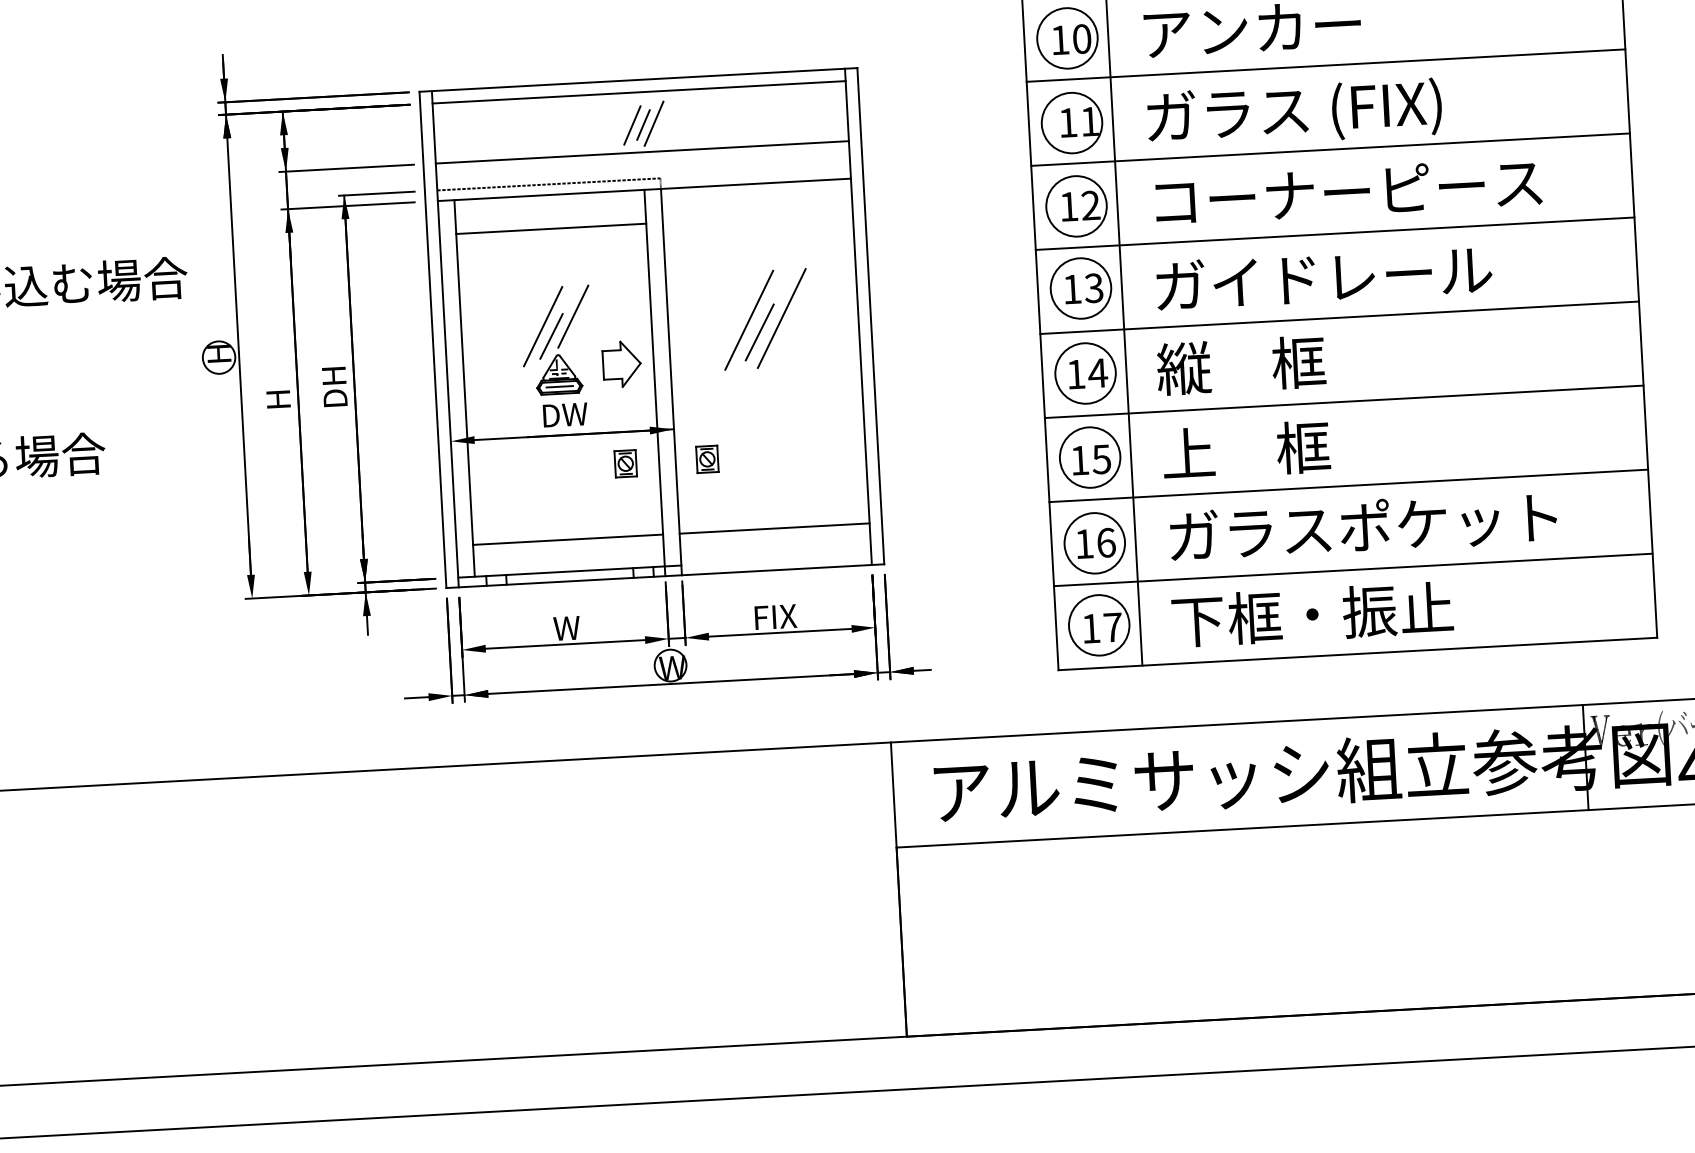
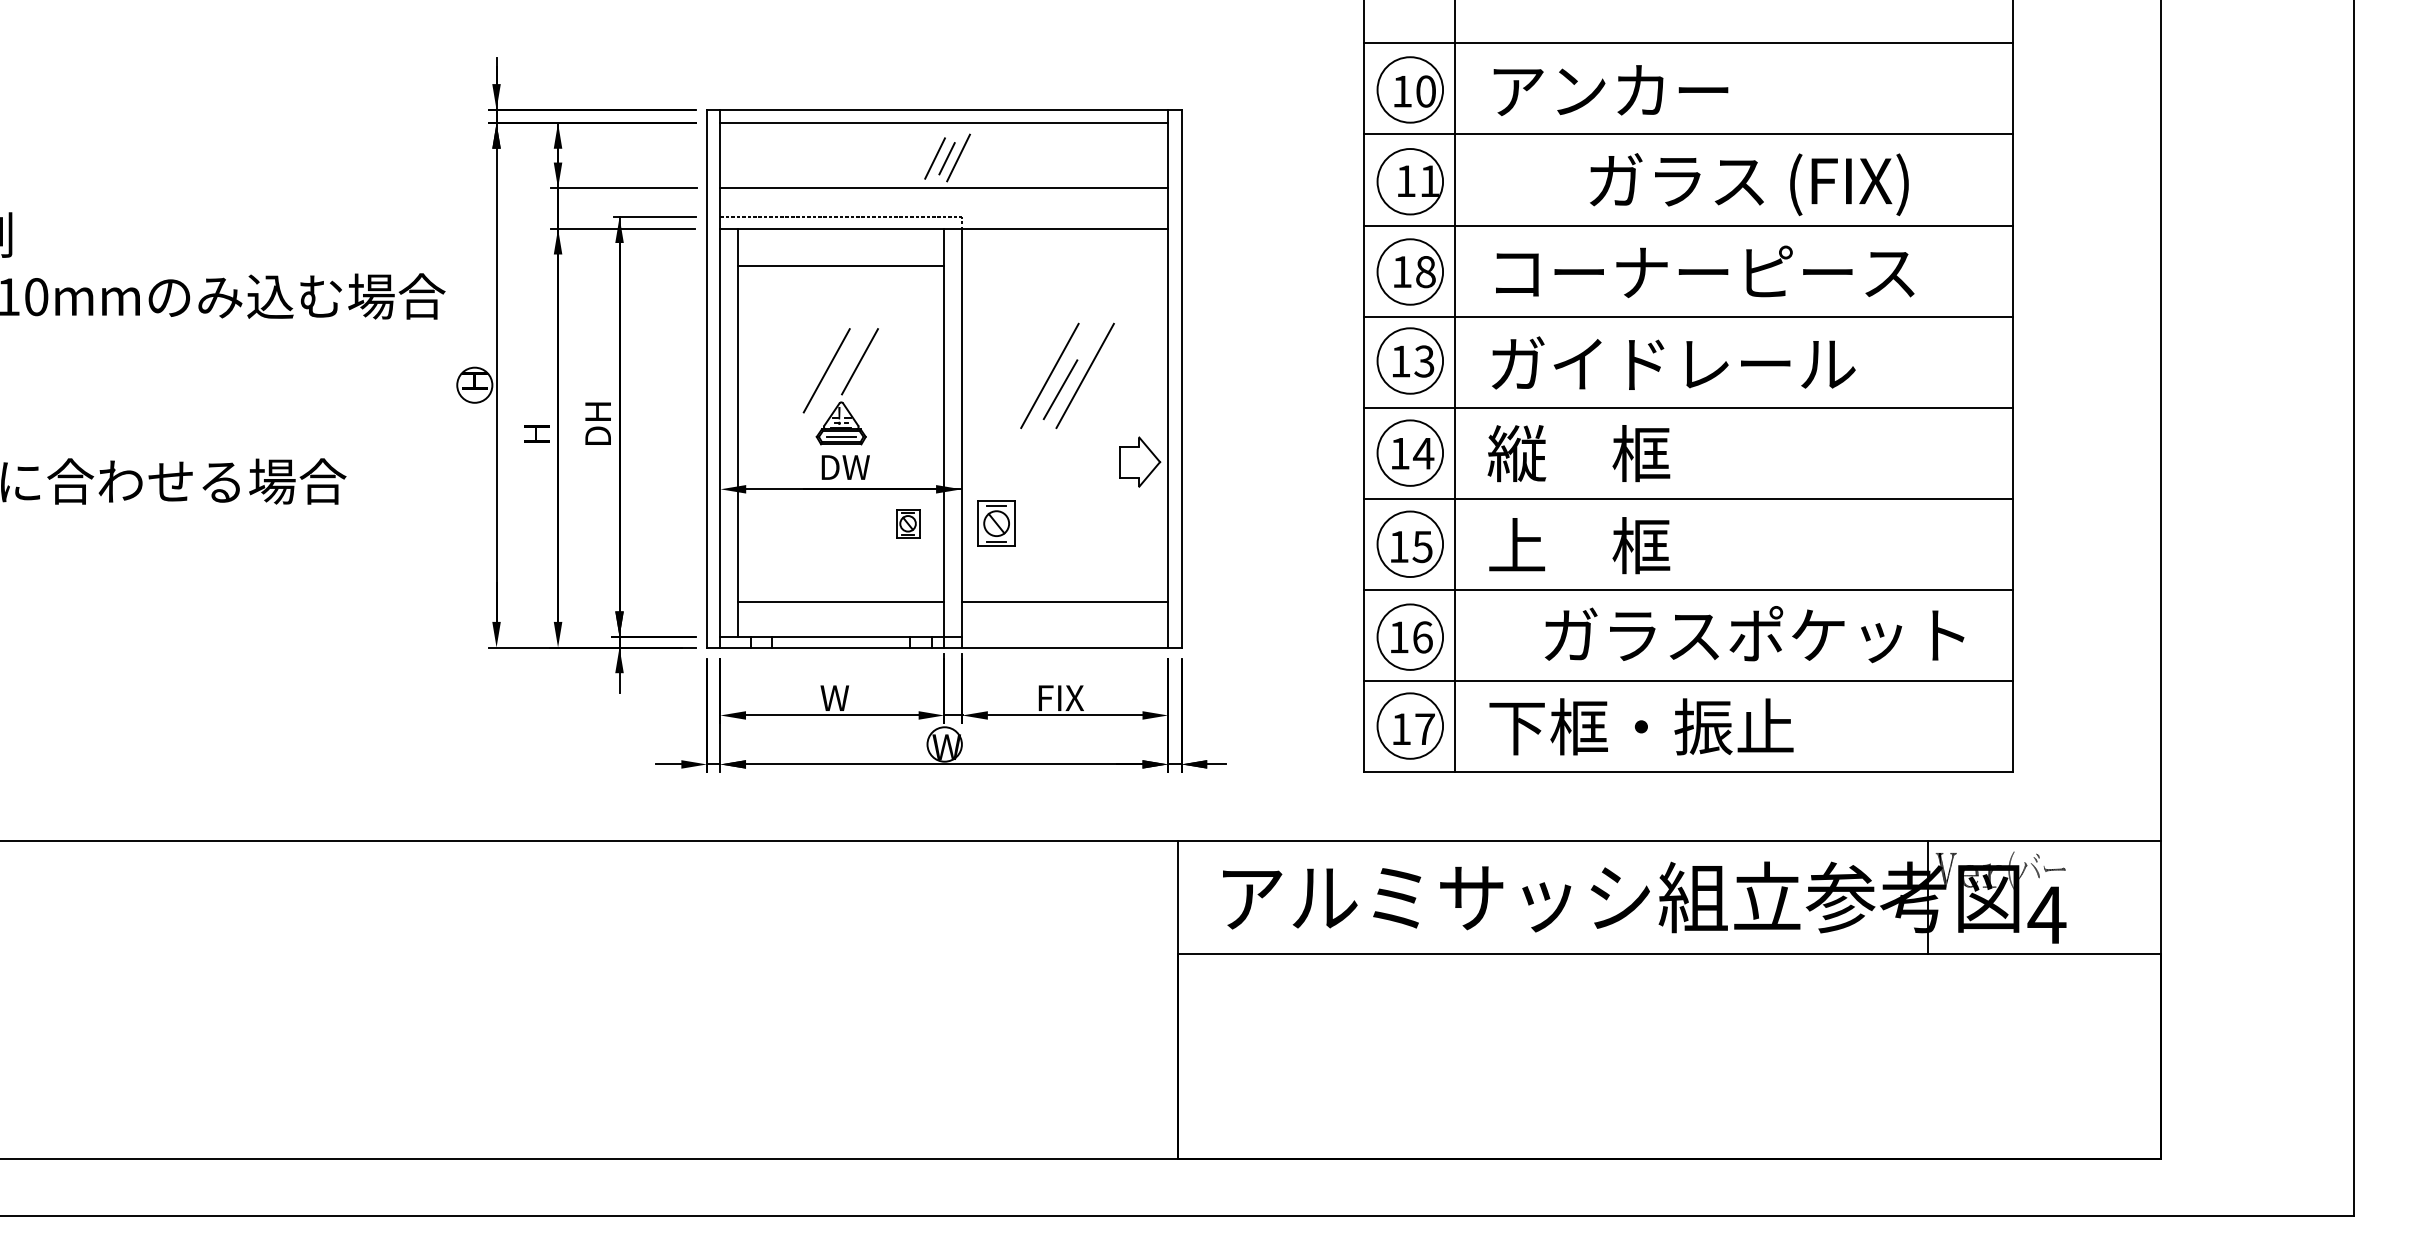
text: (1294, 113) -> (1749, 184), moved
text: (1090, 205) -> (1425, 271), 12 -> 18
line: (550, 336) -> (834, 381), removed
part: (622, 363) -> (1140, 461), moved
part: (707, 459) -> (996, 523), size x1.6
text: (1363, 526) -> (1754, 634), moved

